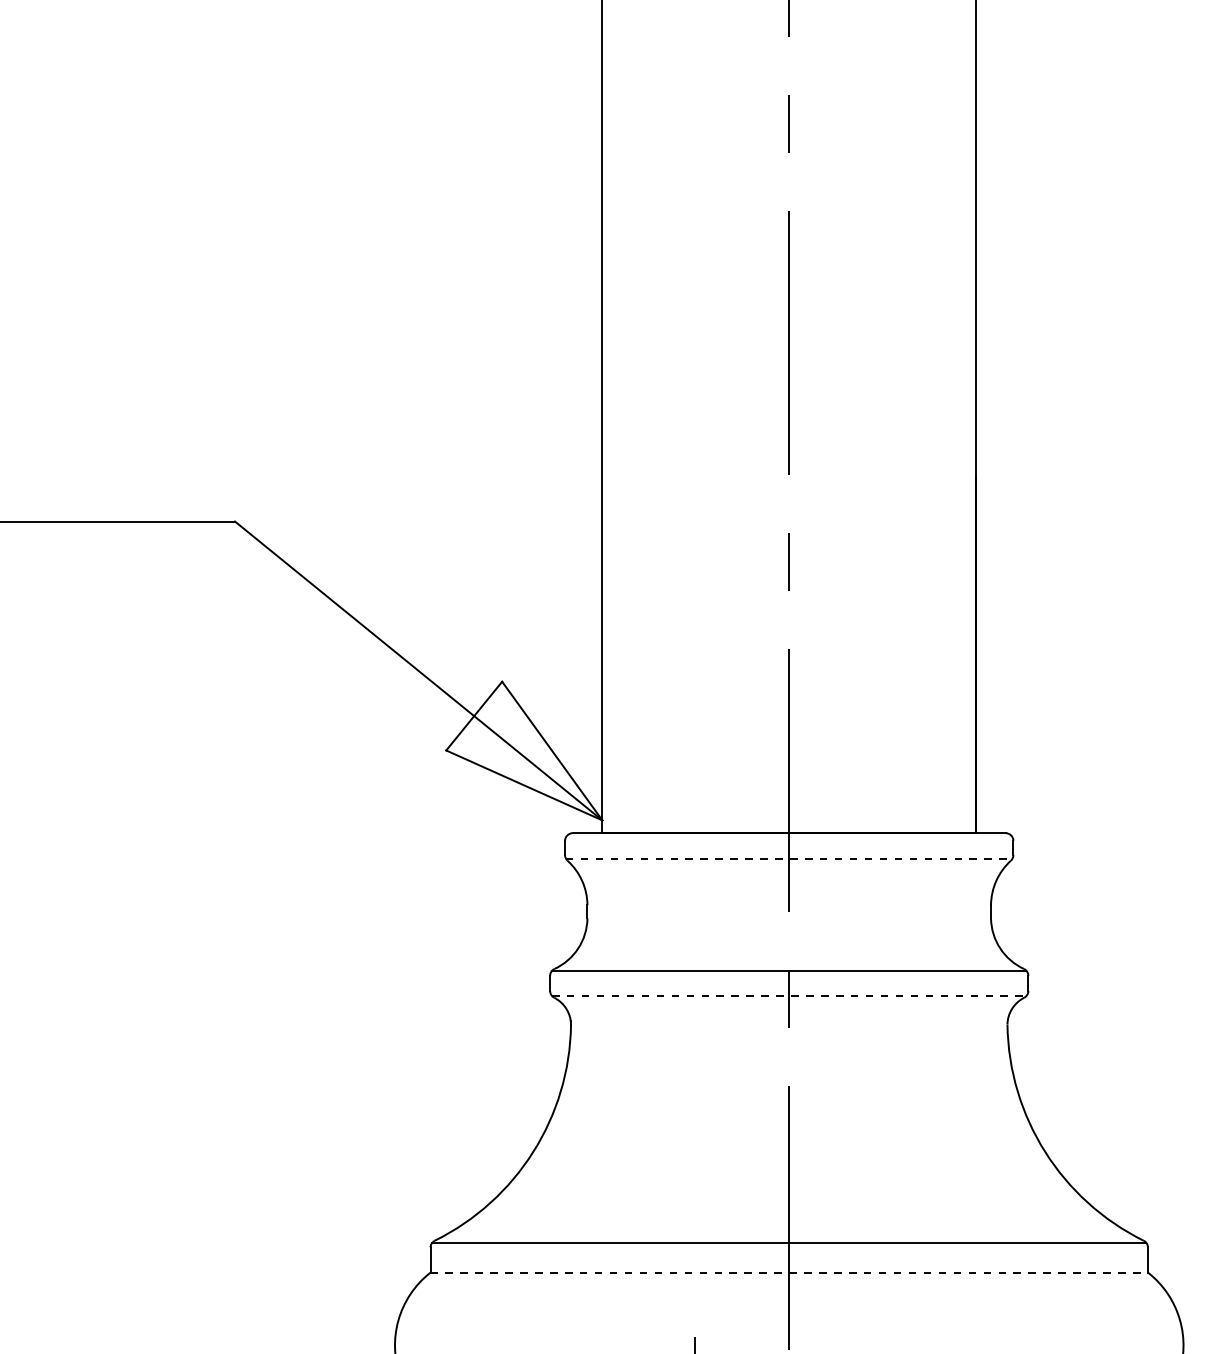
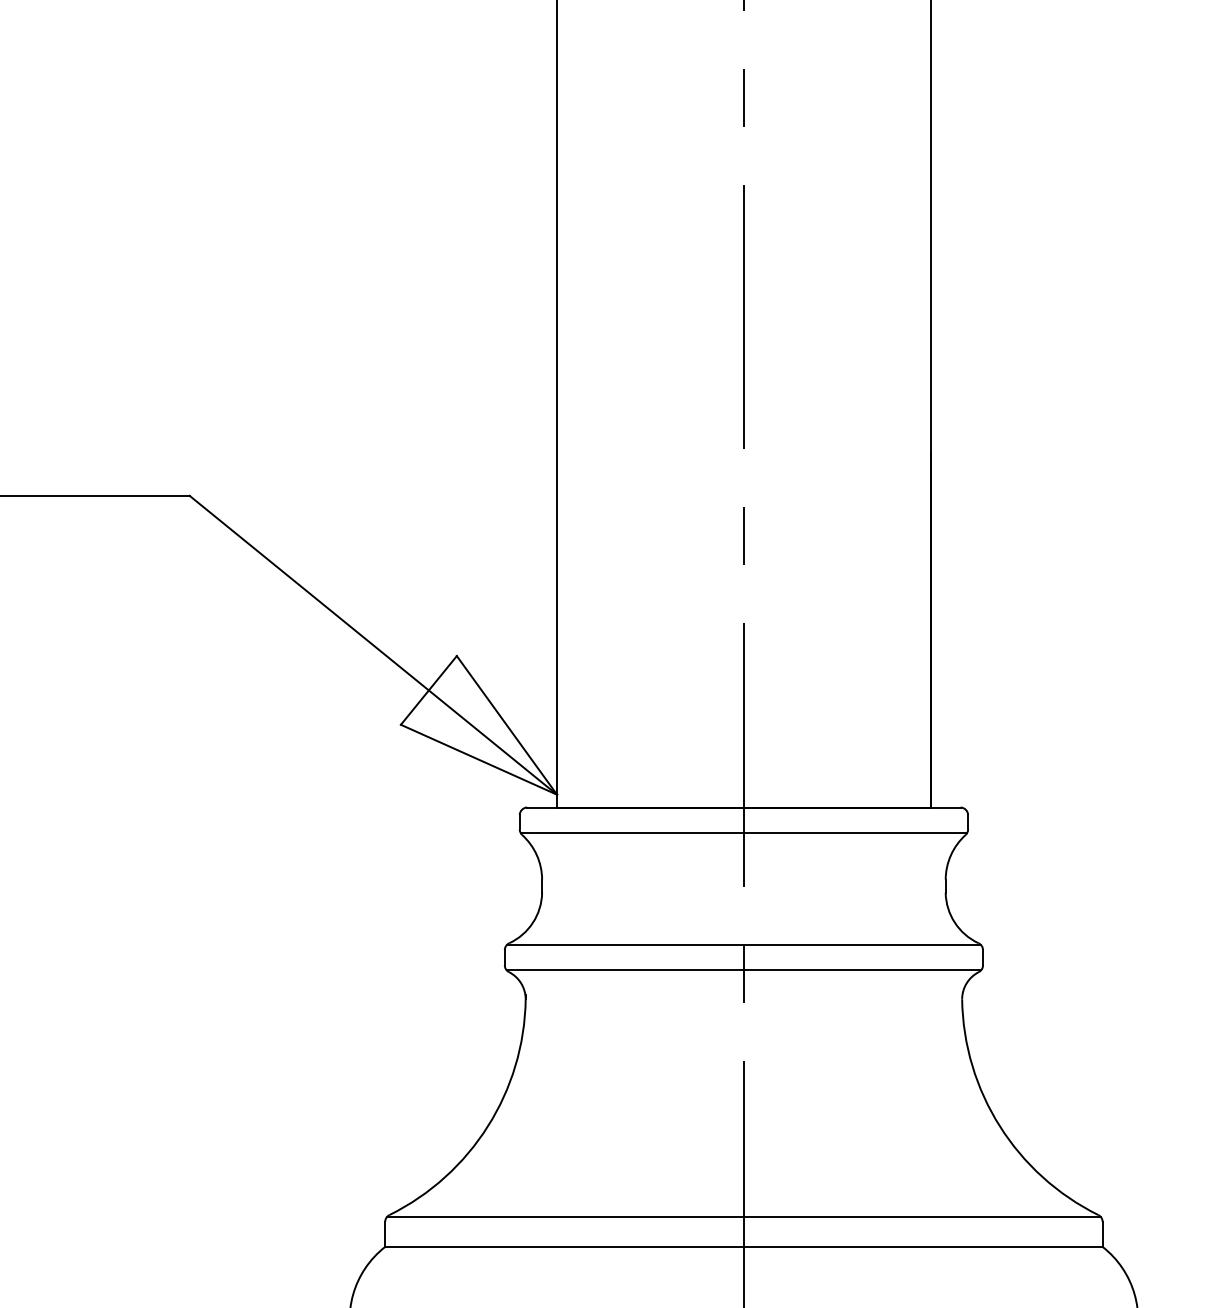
line: (789, 858) -> (744, 832), dashed -> solid
line: (789, 996) -> (744, 970), dashed -> solid
line: (789, 1272) -> (744, 1246), dashed -> solid

